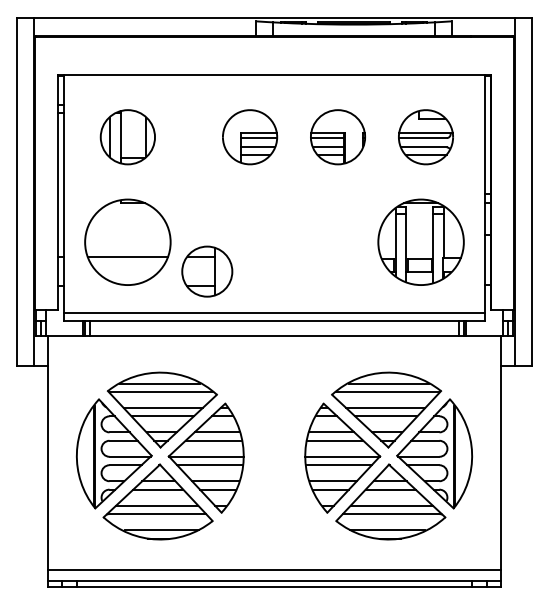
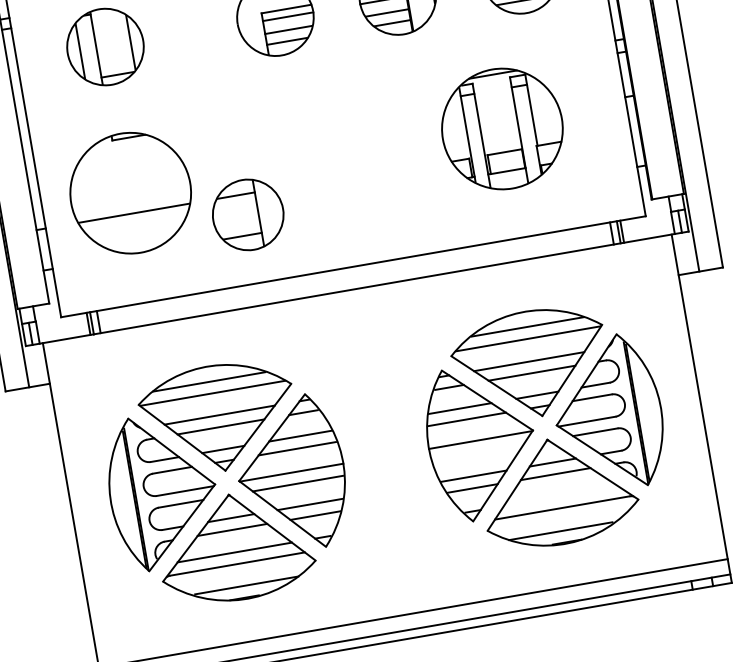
part: (420, 241) -> (501, 128), moved
line: (274, 313) -> (351, 256), removed
line: (338, 465) -> (477, 453), removed
line: (391, 505) -> (560, 495), removed

